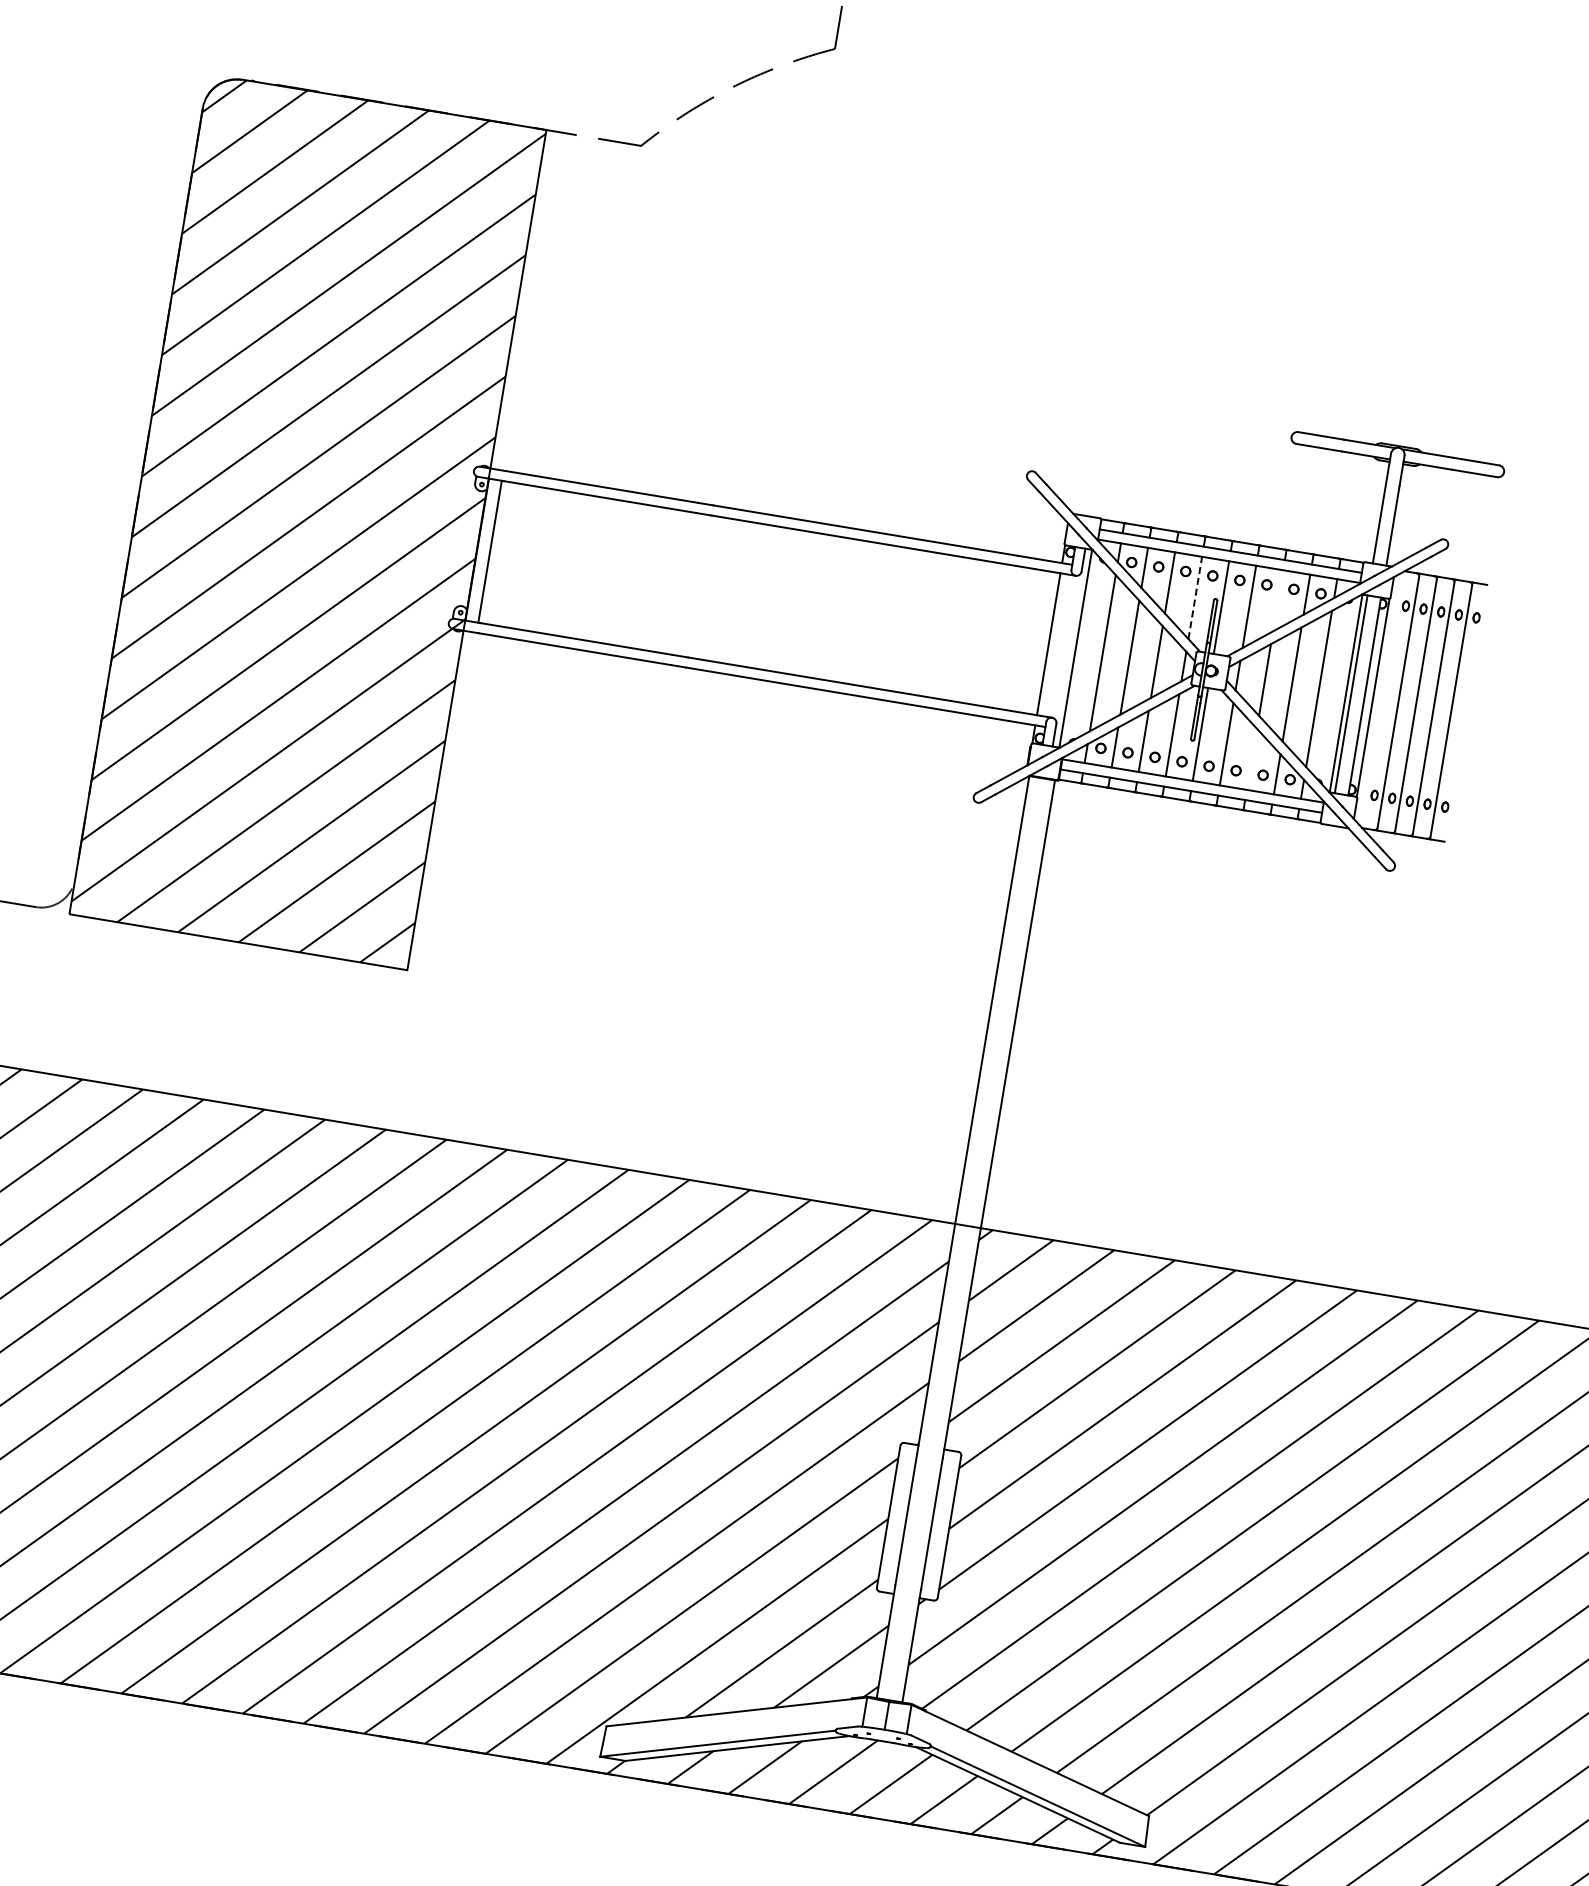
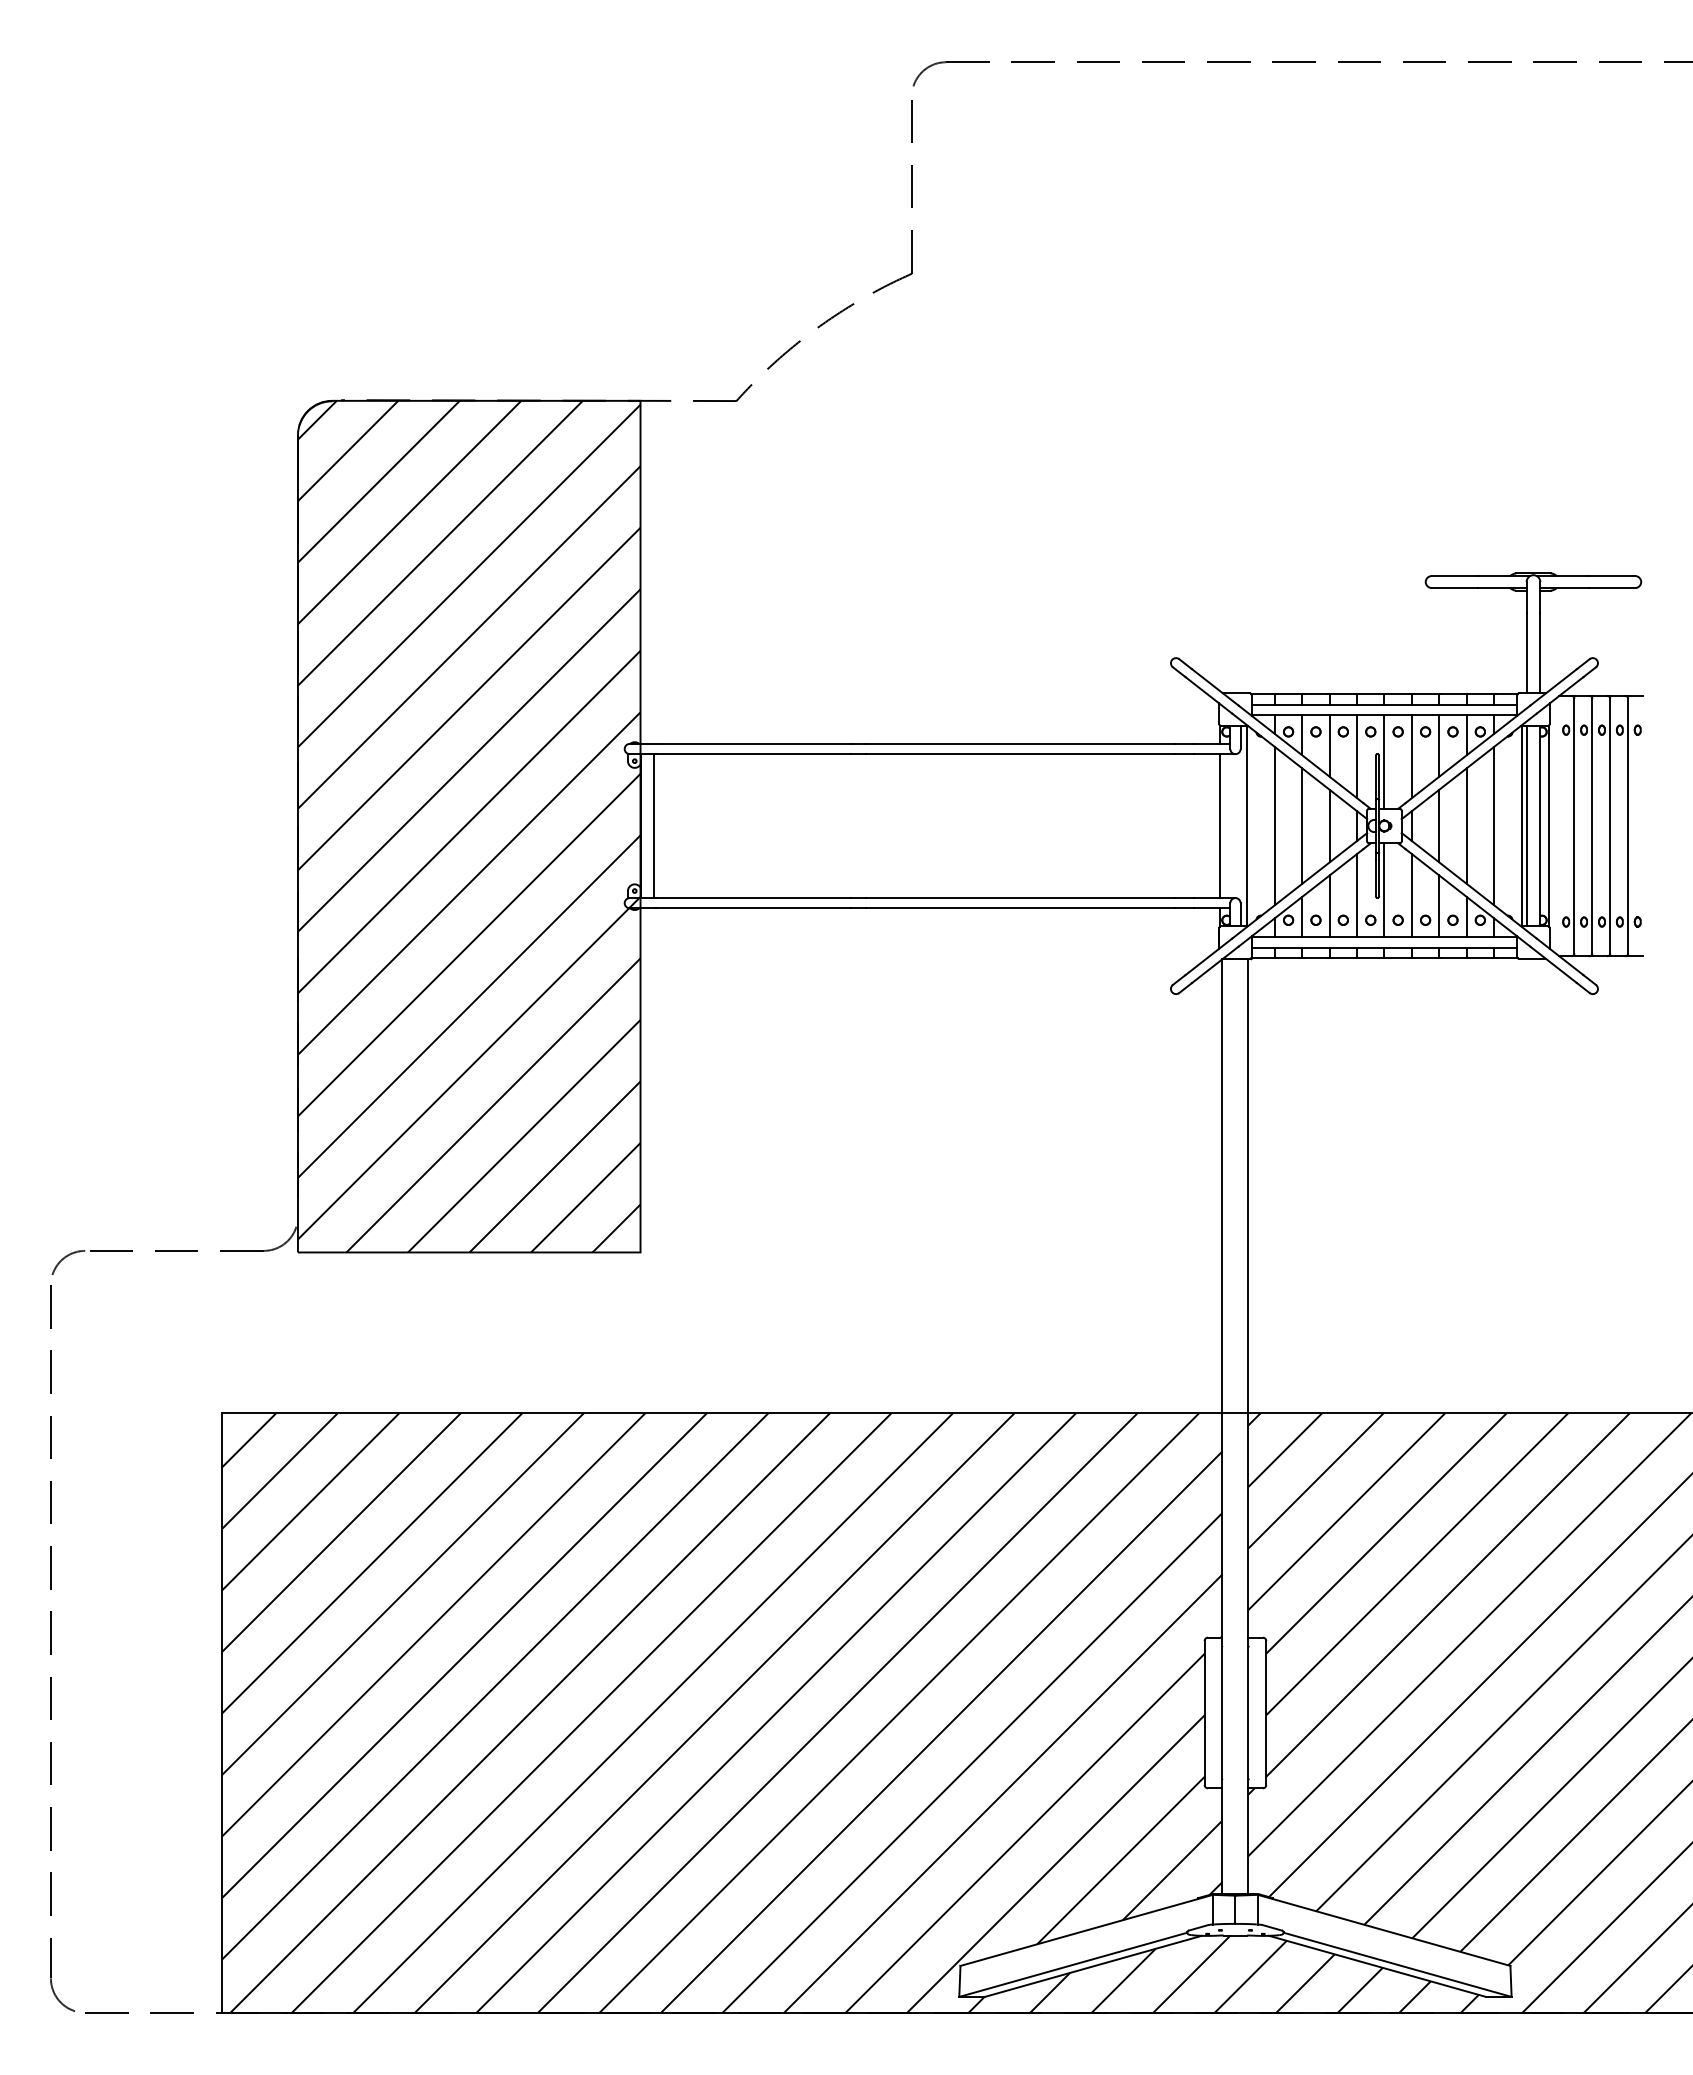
line: (1195, 598) -> (1357, 756), dashed -> solid
line: (1278, 600) -> (1439, 745), added
line: (1252, 759) -> (1439, 906), added

